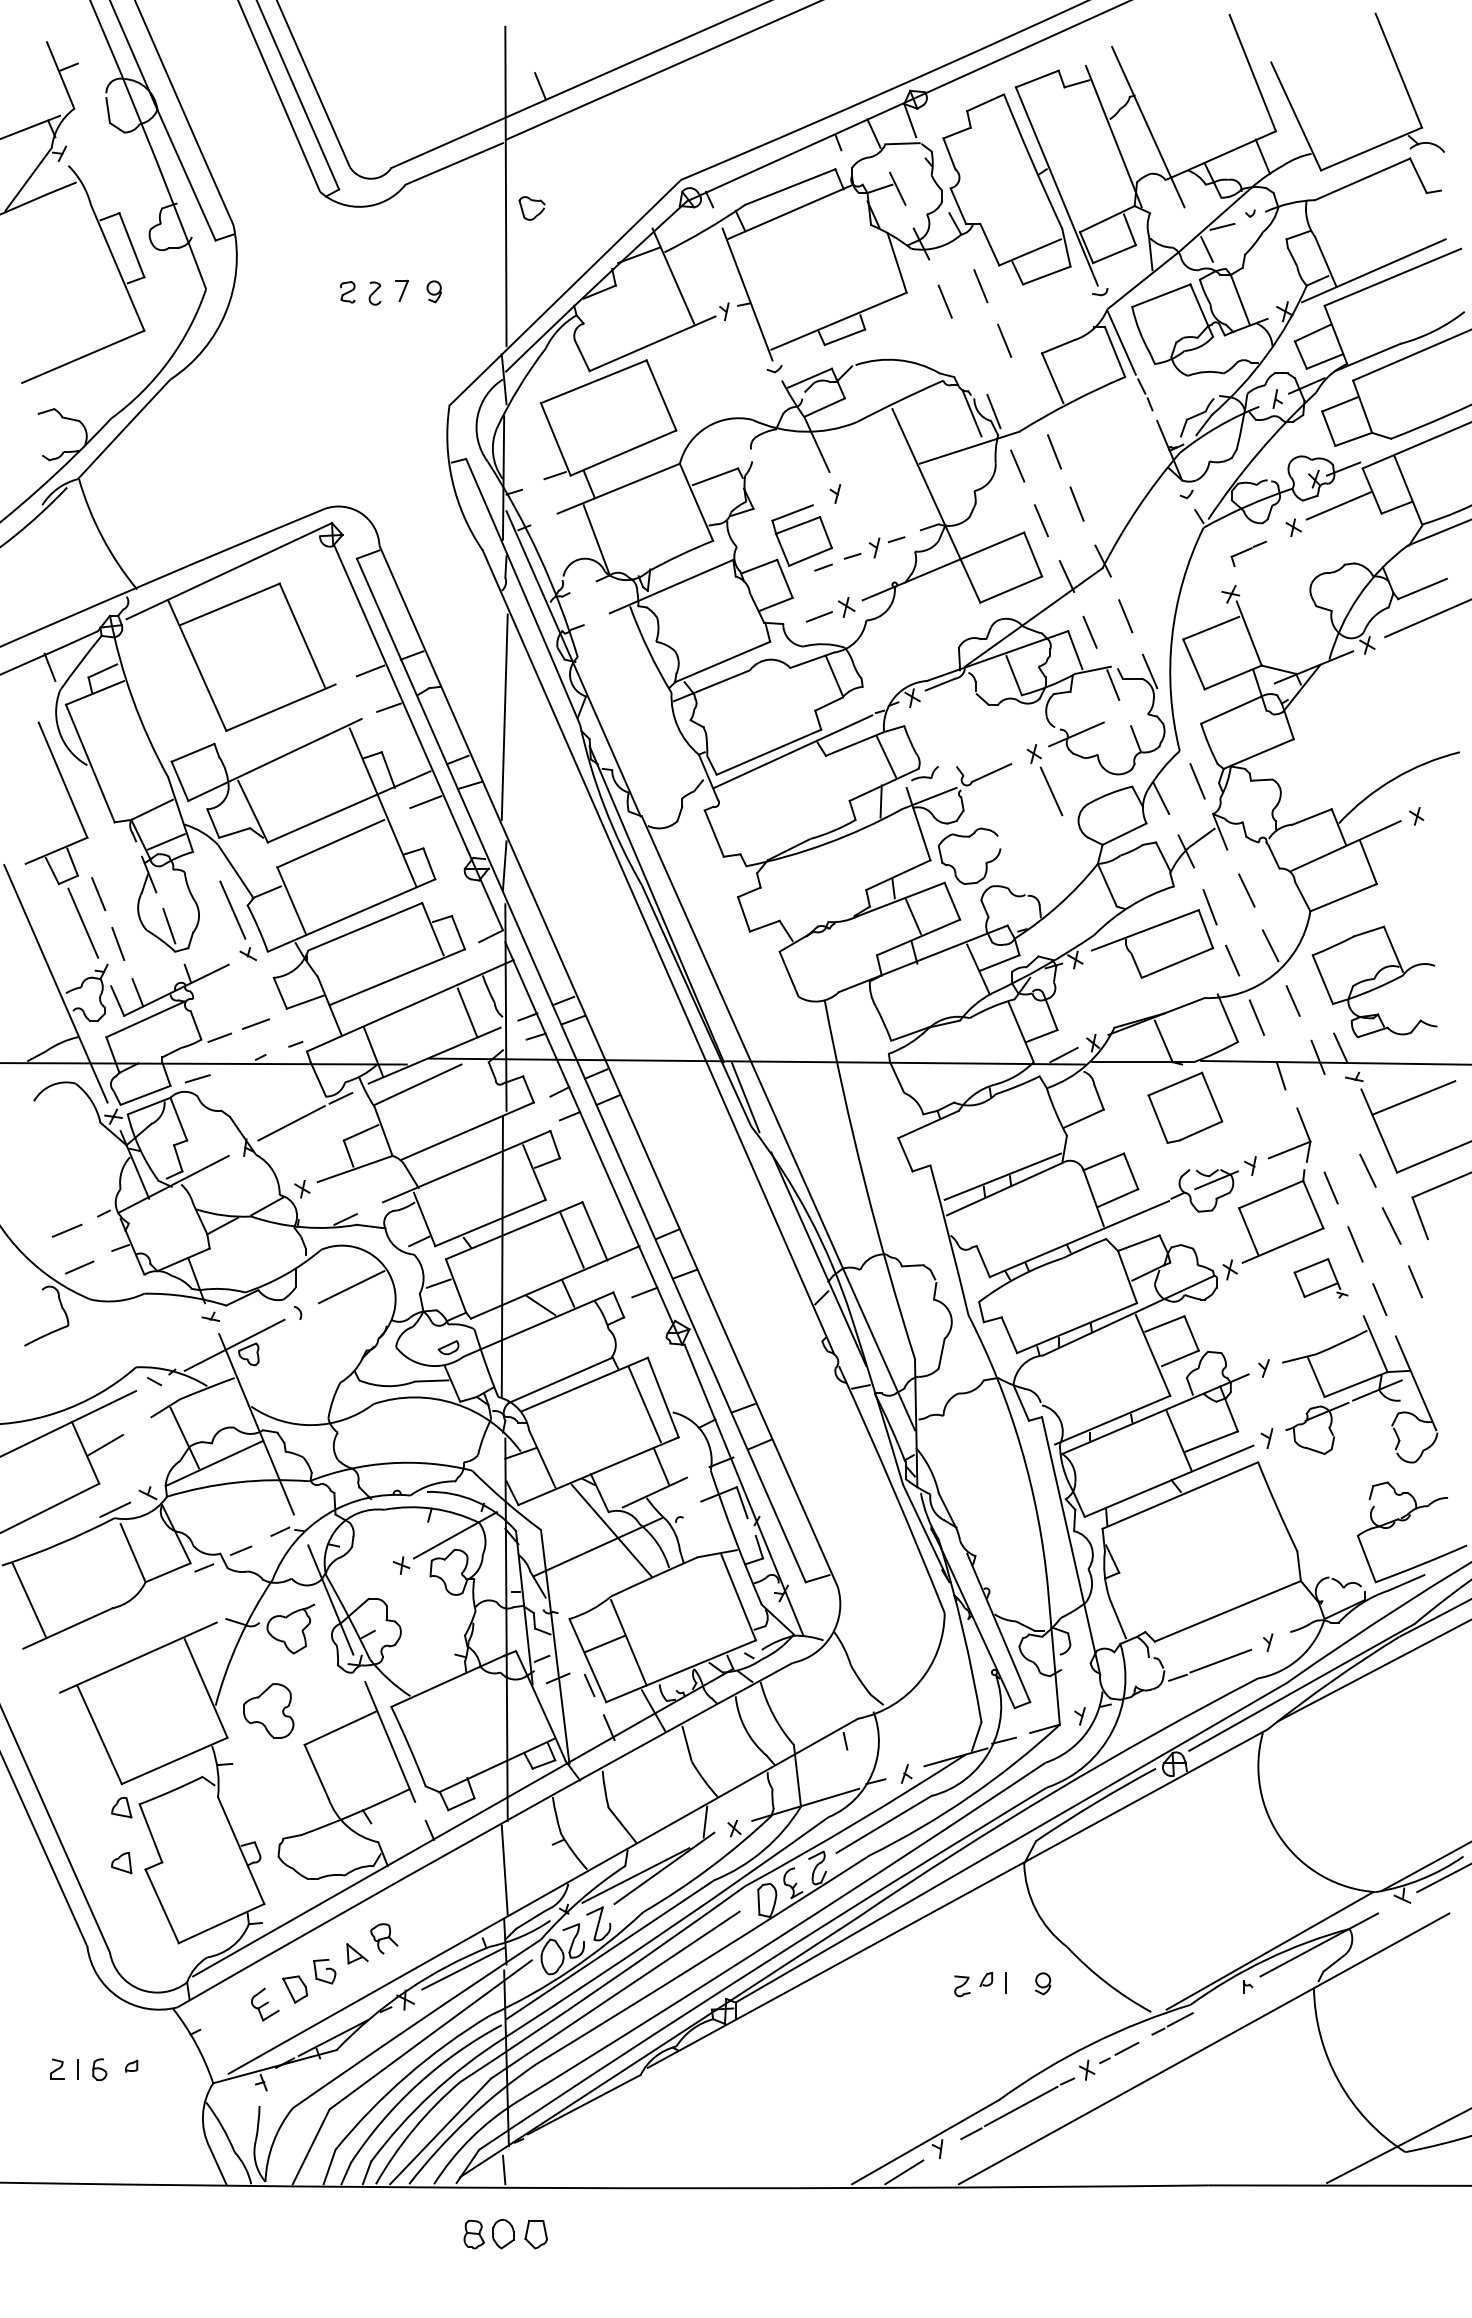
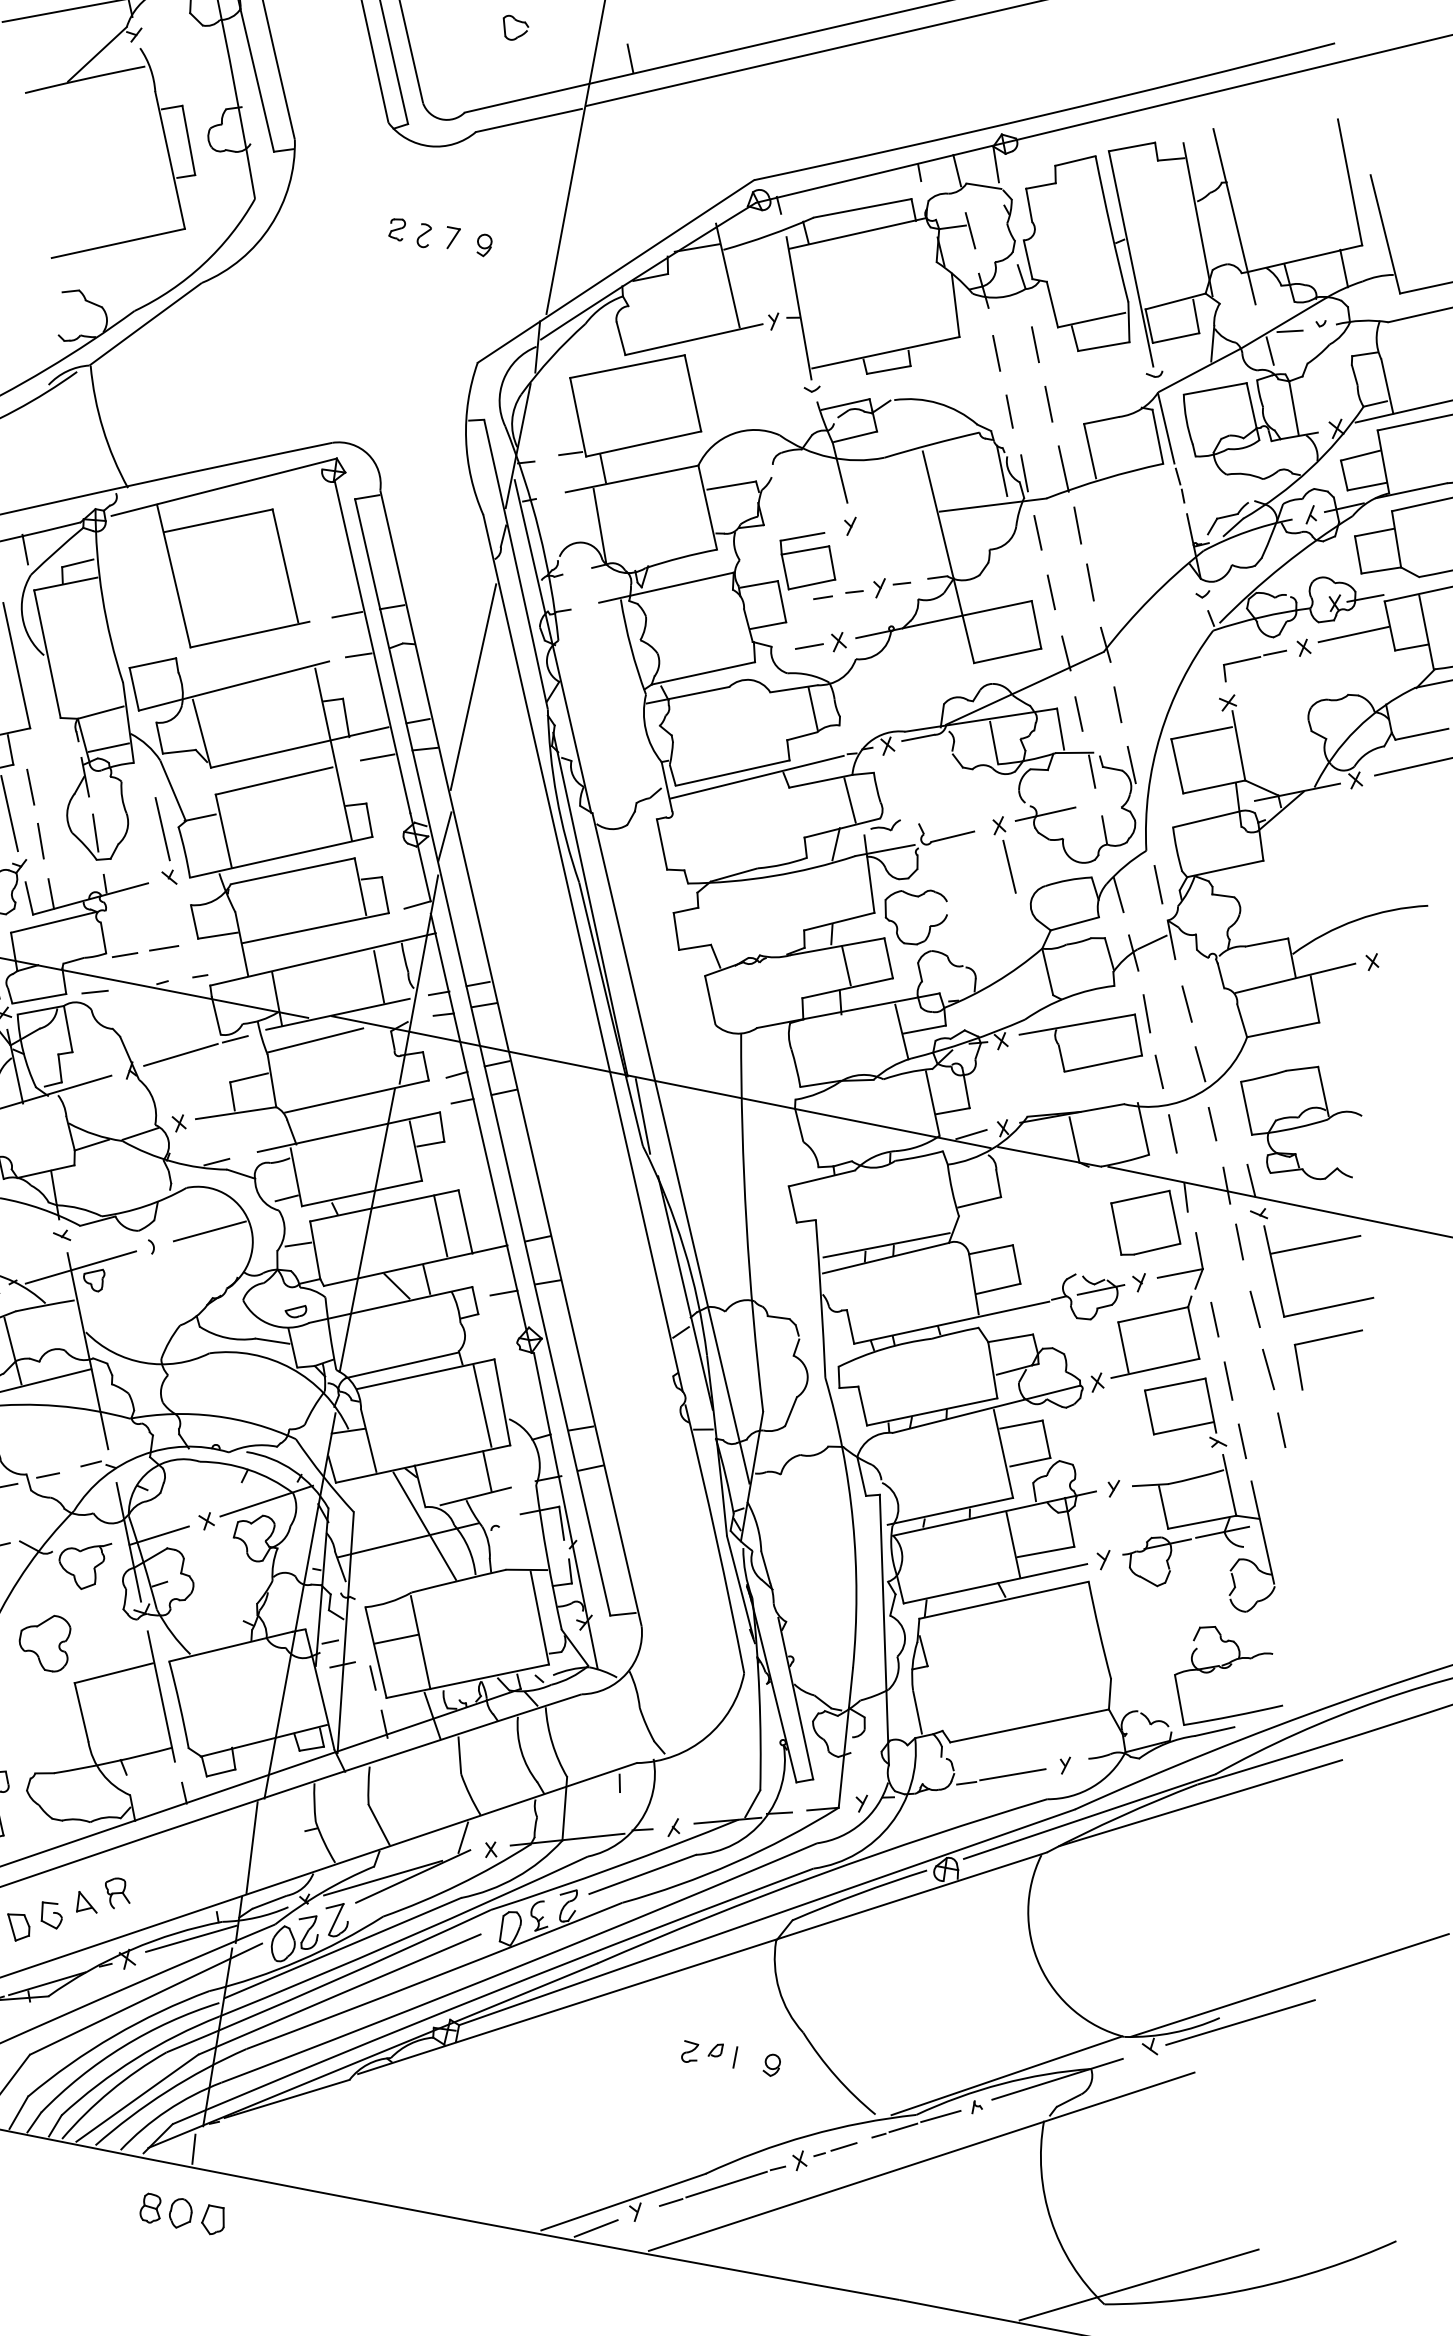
part: (532, 201) -> (516, 21), moved
line: (968, 354) -> (1009, 411), added
line: (1030, 399) -> (1063, 468), added
part: (1248, 553) -> (1253, 665), size x1.67
part: (1185, 1107) -> (1146, 1222), moved
line: (1340, 1108) -> (1239, 1241), added
part: (1320, 1278) -> (1186, 1408), size x1.67
line: (358, 1587) -> (159, 1535), added
line: (1214, 2001) -> (941, 2116), added

